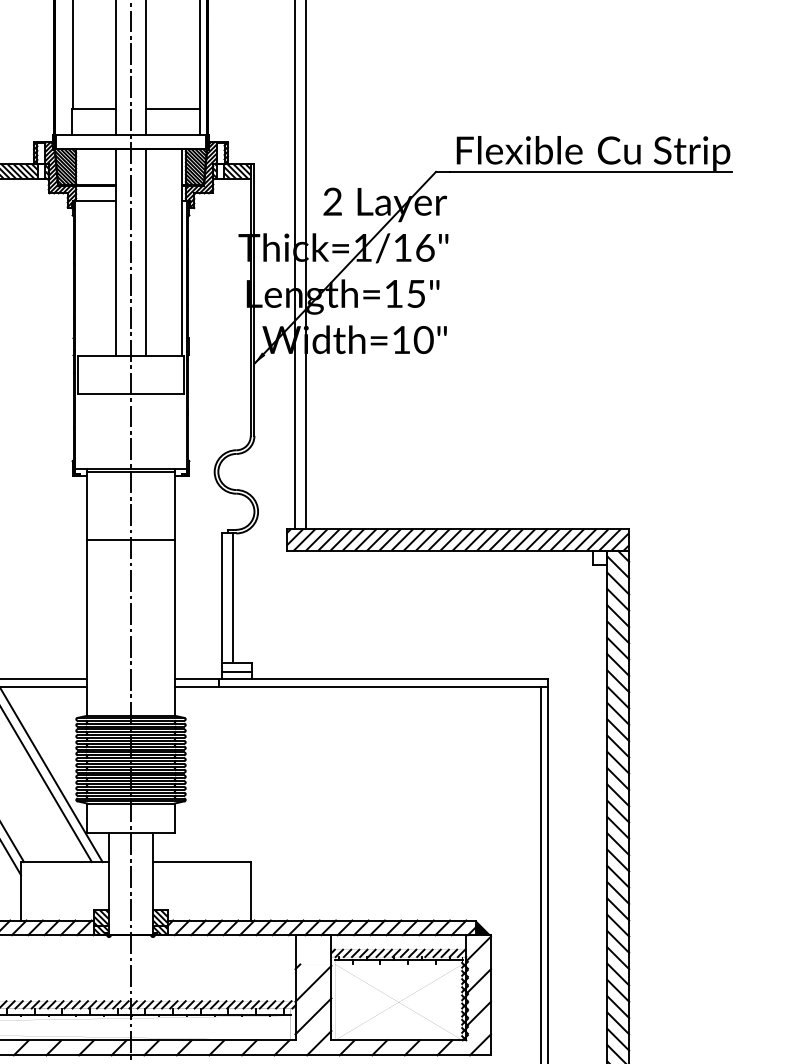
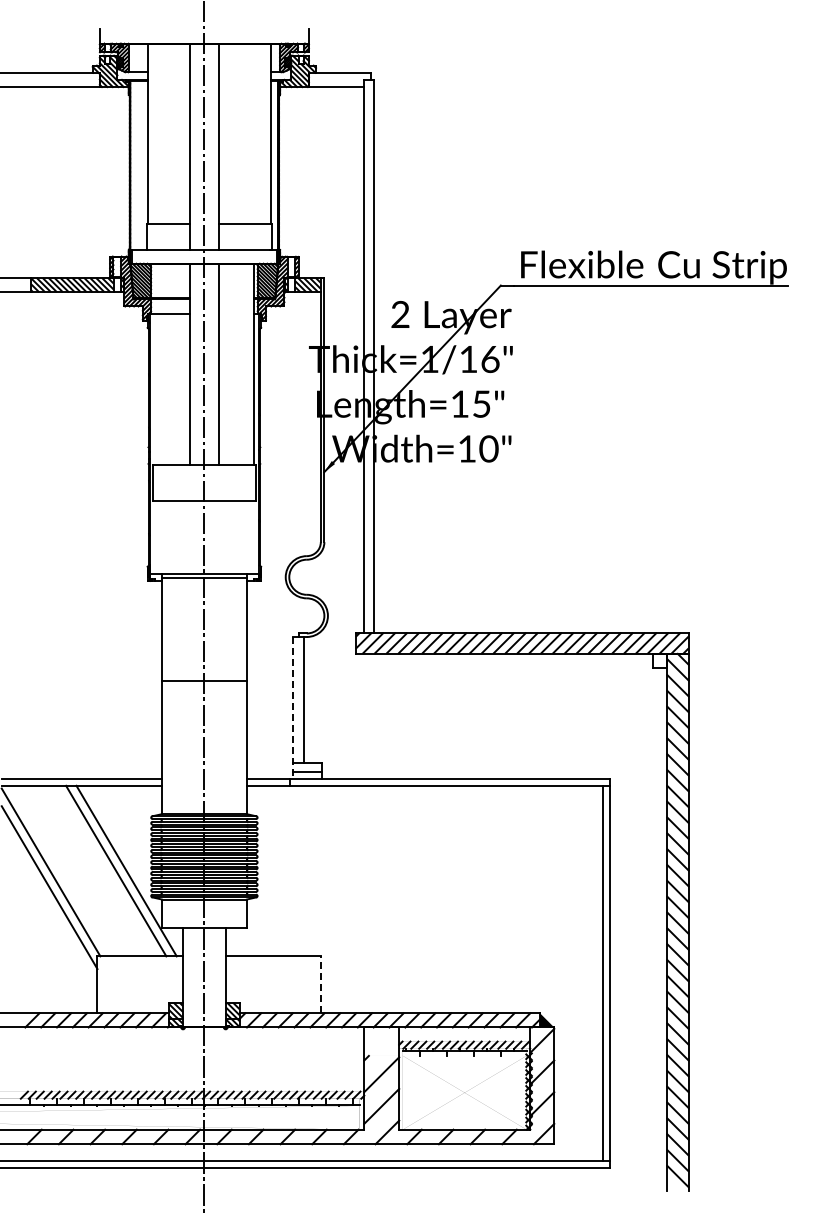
line: (130, 540) -> (203, 680), moved
line: (222, 605) -> (293, 707), solid -> dashed
line: (251, 890) -> (321, 984), solid -> dashed

